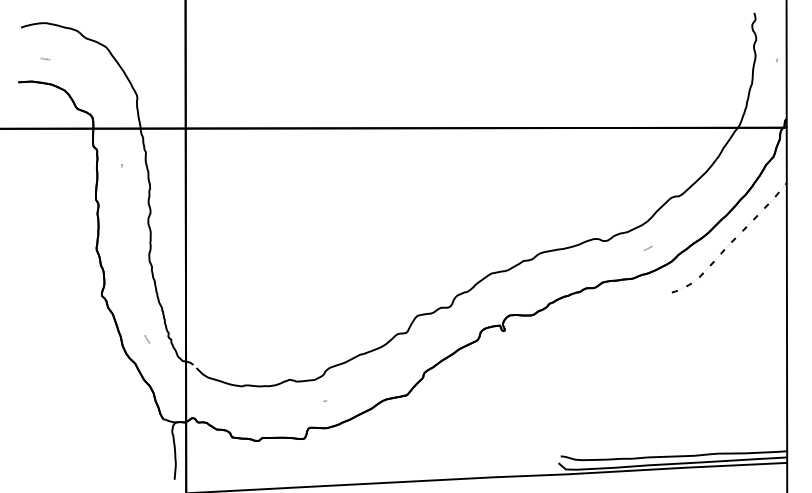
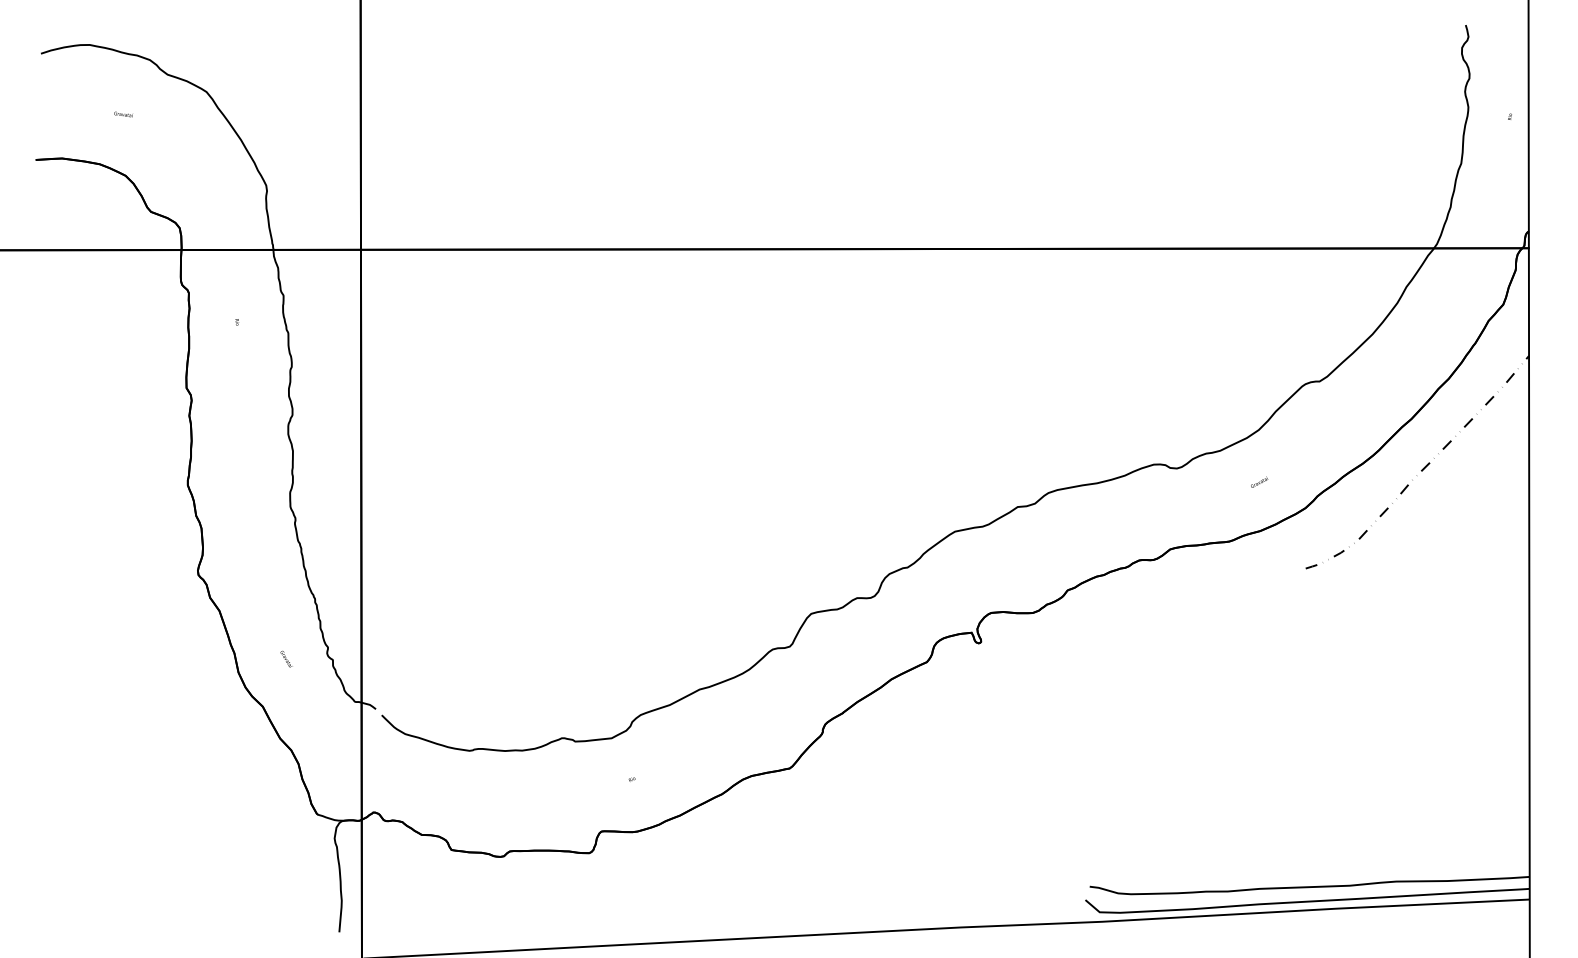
text: (45, 58) -> (123, 113), moved

